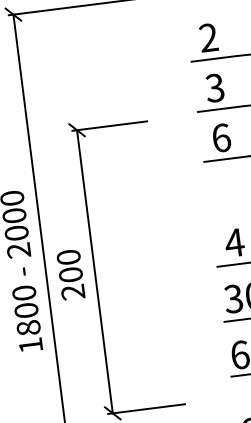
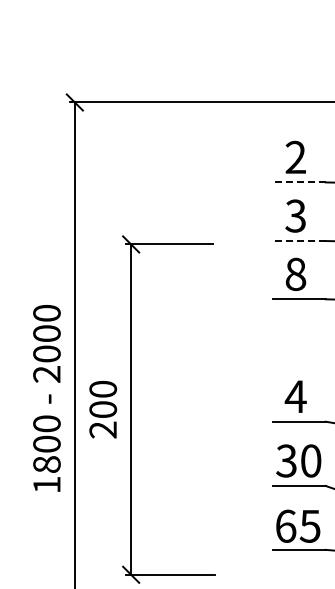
line: (213, 59) -> (298, 182), solid -> dashed
line: (220, 109) -> (298, 241), solid -> dashed
text: (221, 137) -> (295, 273), 6 -> 8

